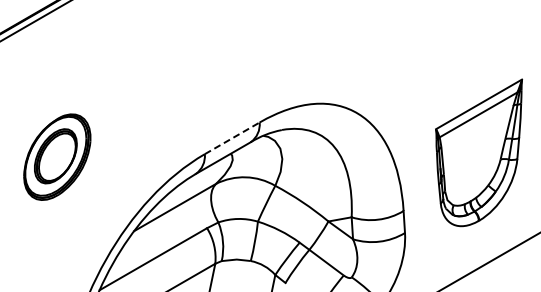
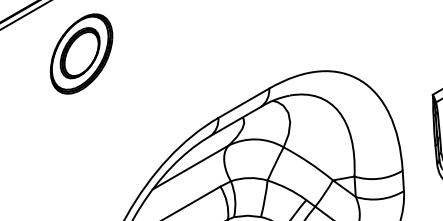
line: (232, 138) -> (244, 103), dashed -> solid
part: (57, 156) -> (81, 53), moved

